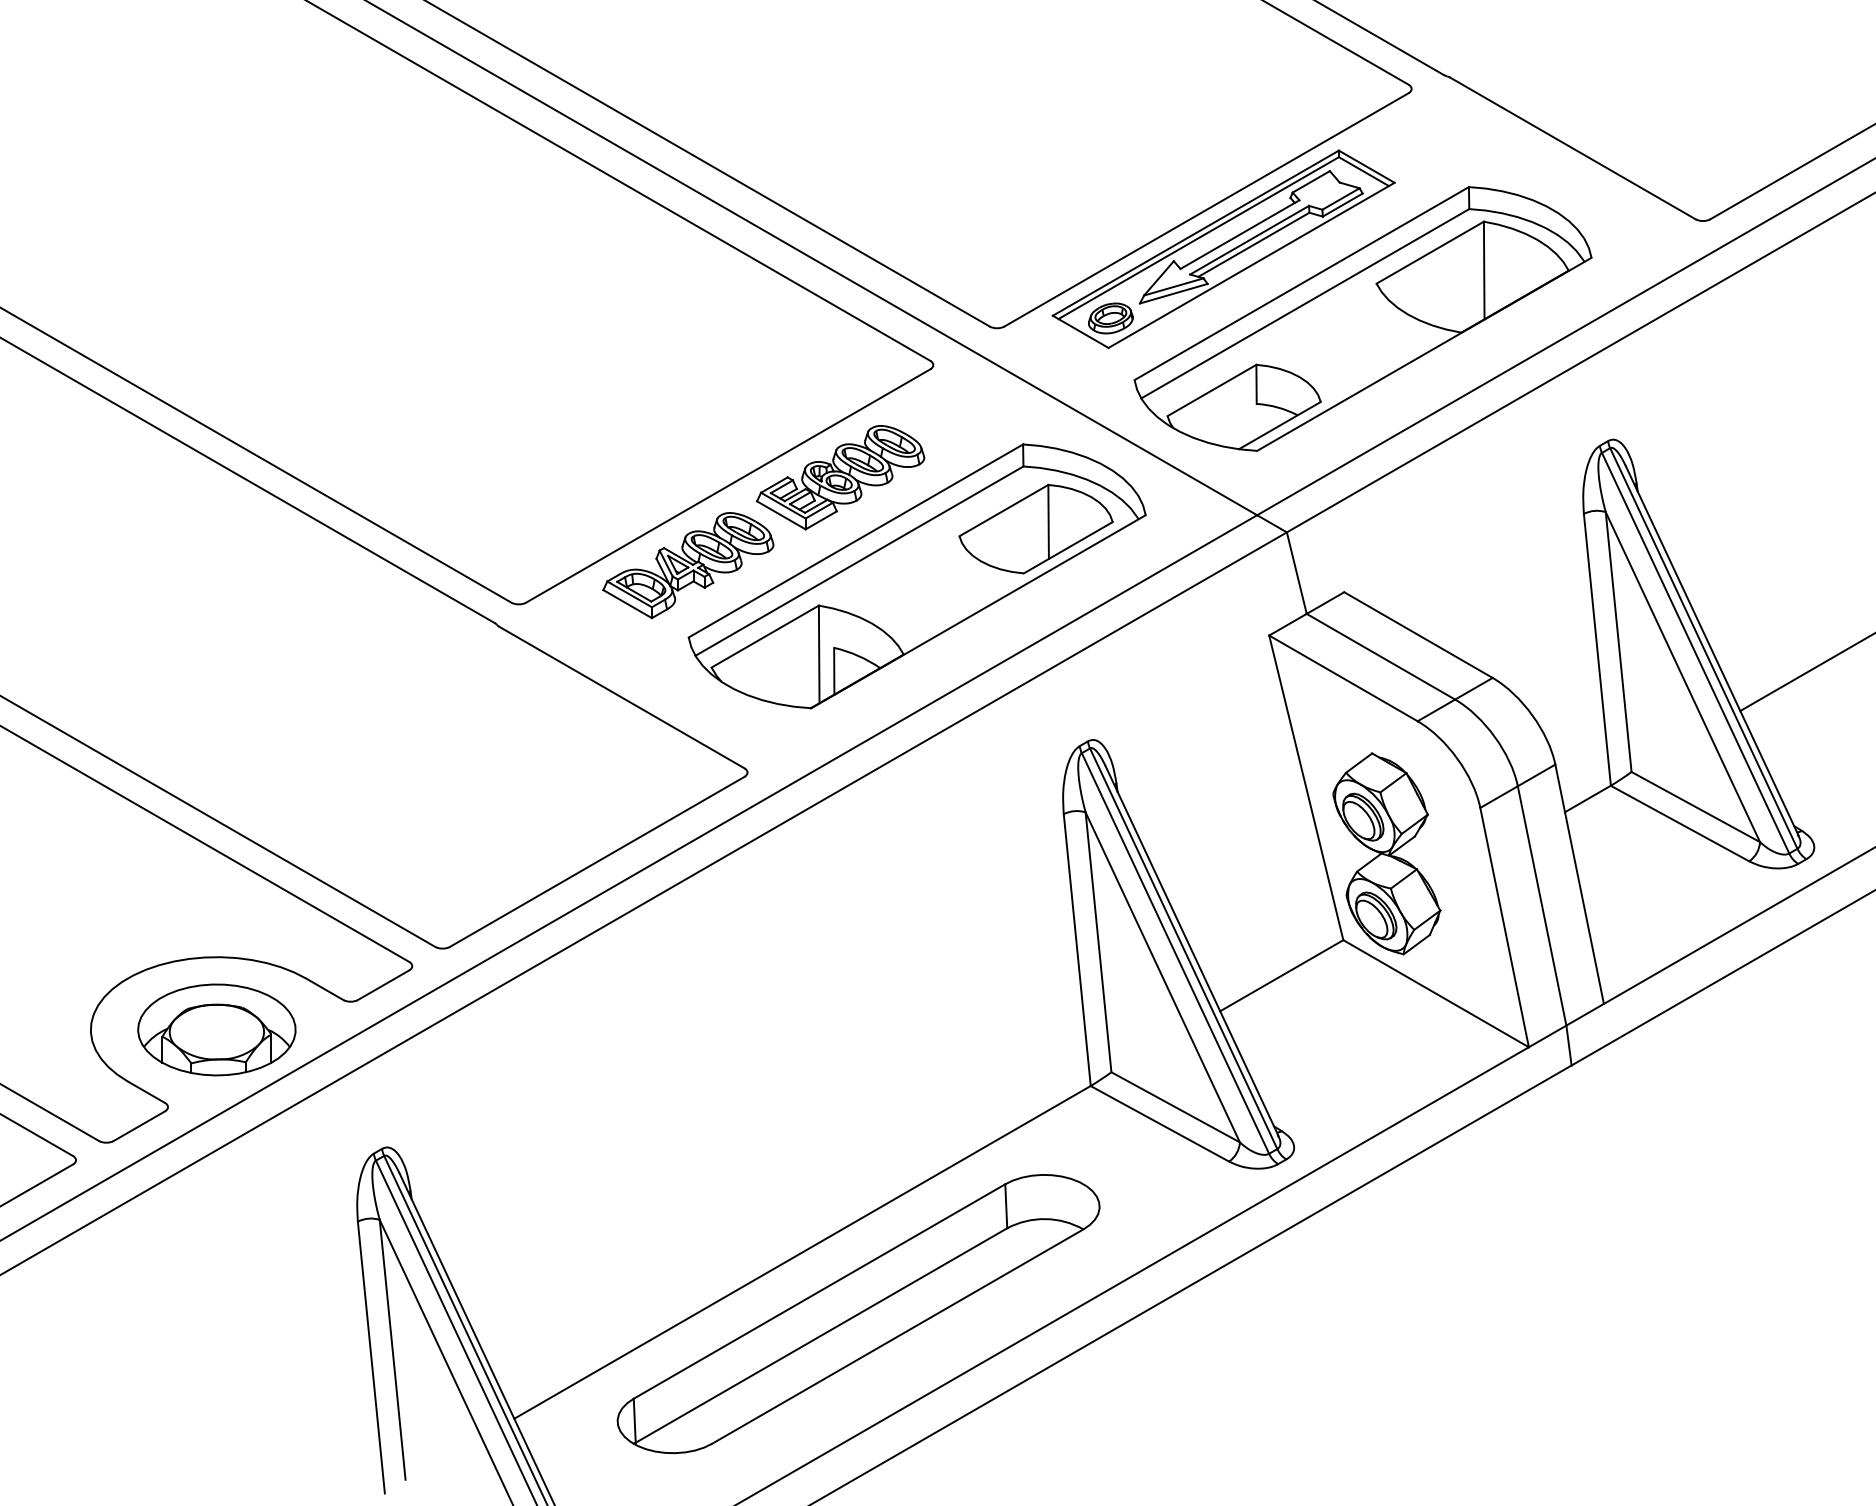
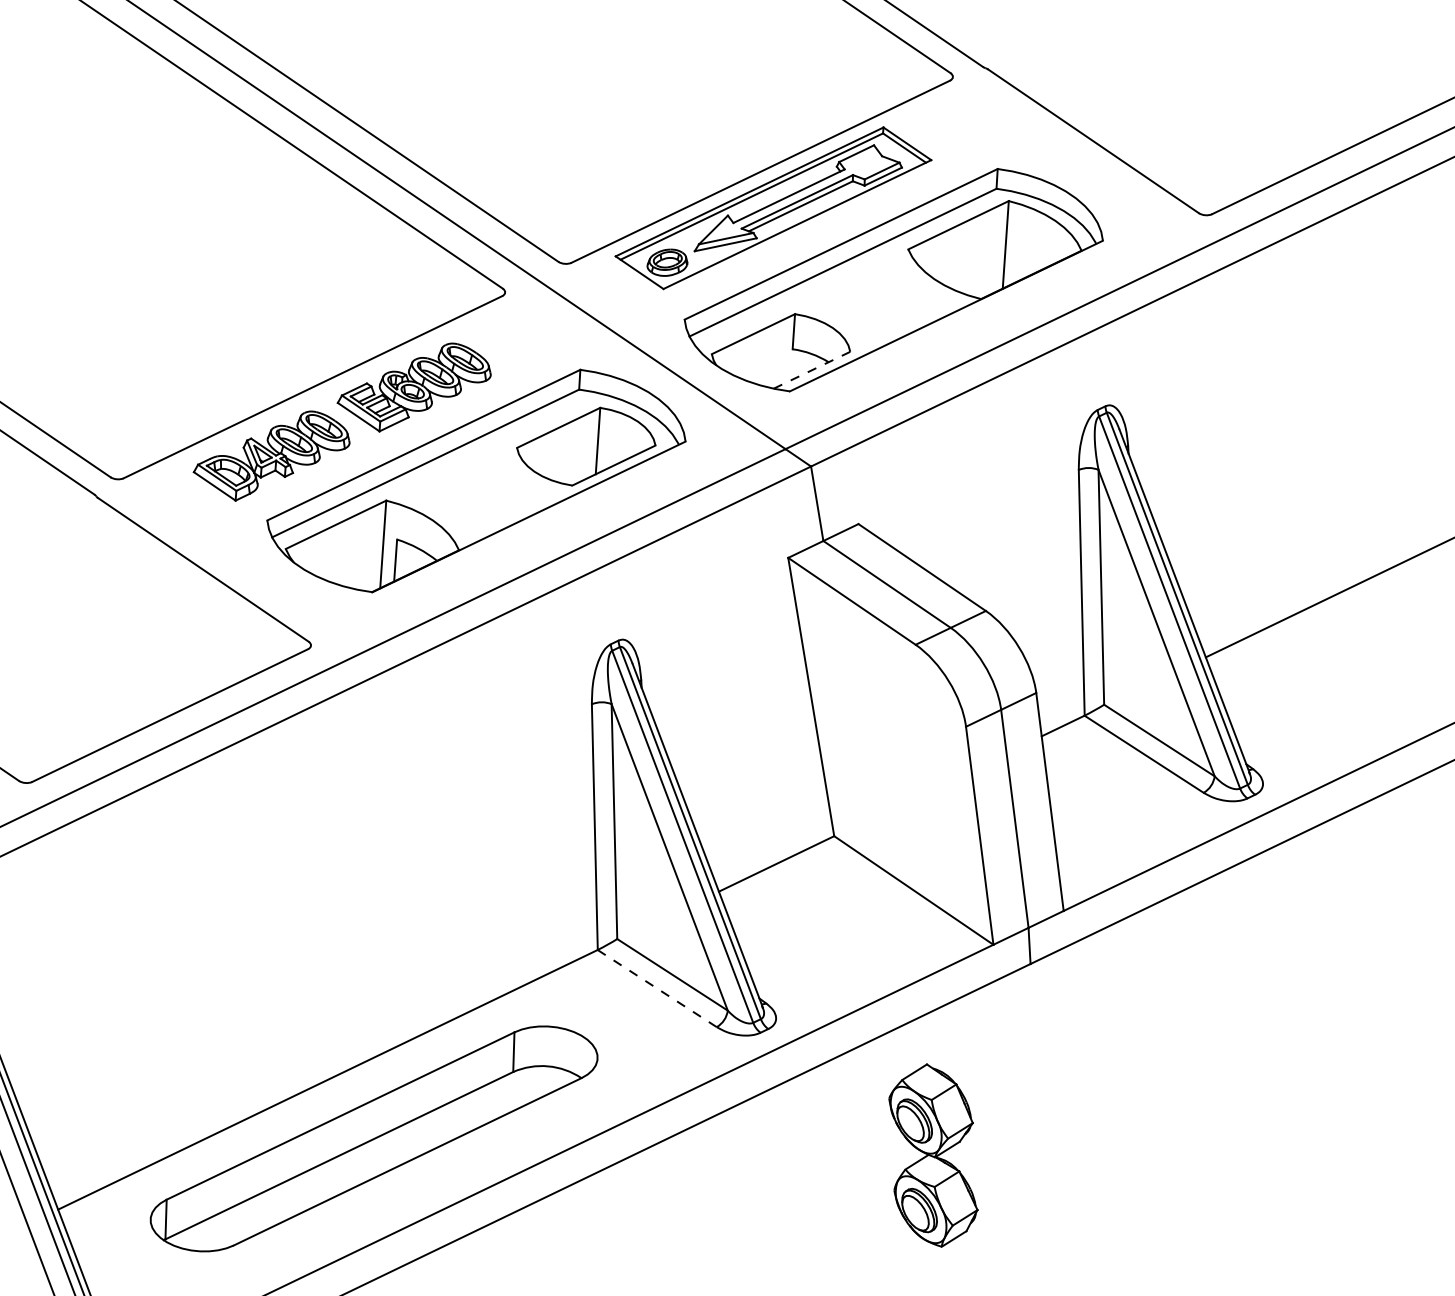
line: (1280, 425) -> (812, 370), solid -> dashed
part: (1386, 853) -> (933, 1155), moved
line: (1159, 1123) -> (656, 988), solid -> dashed

